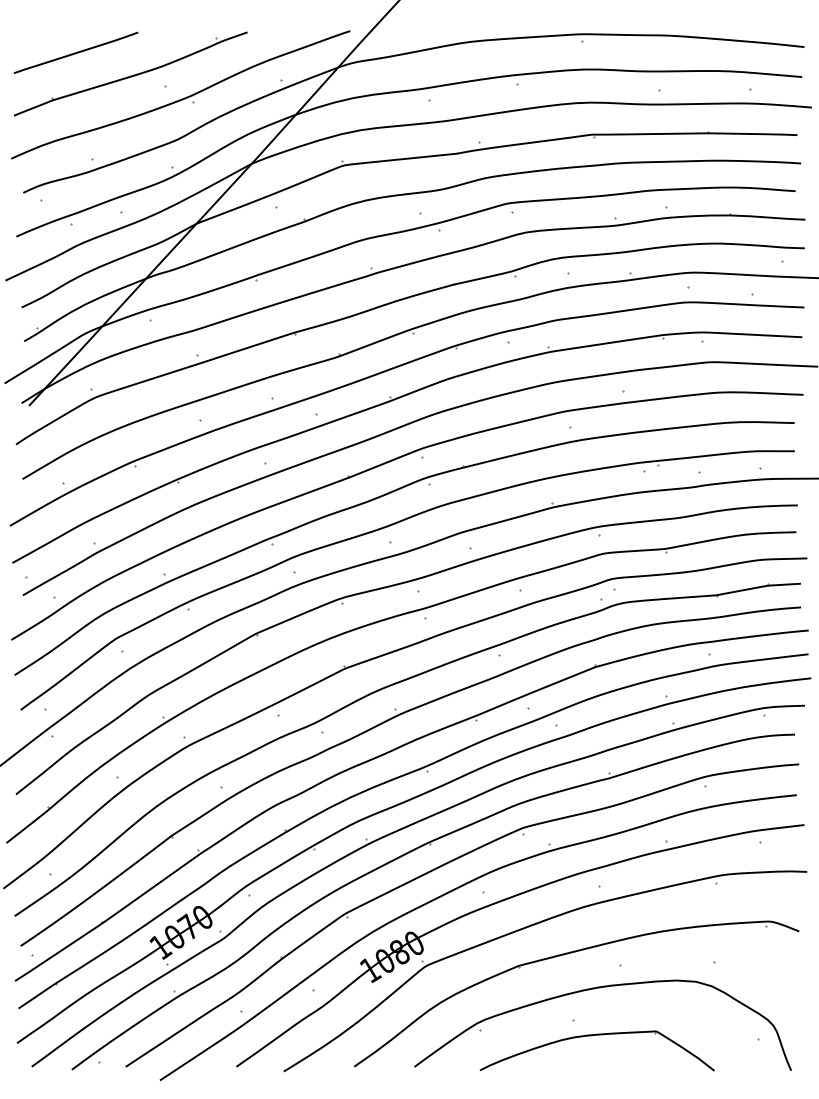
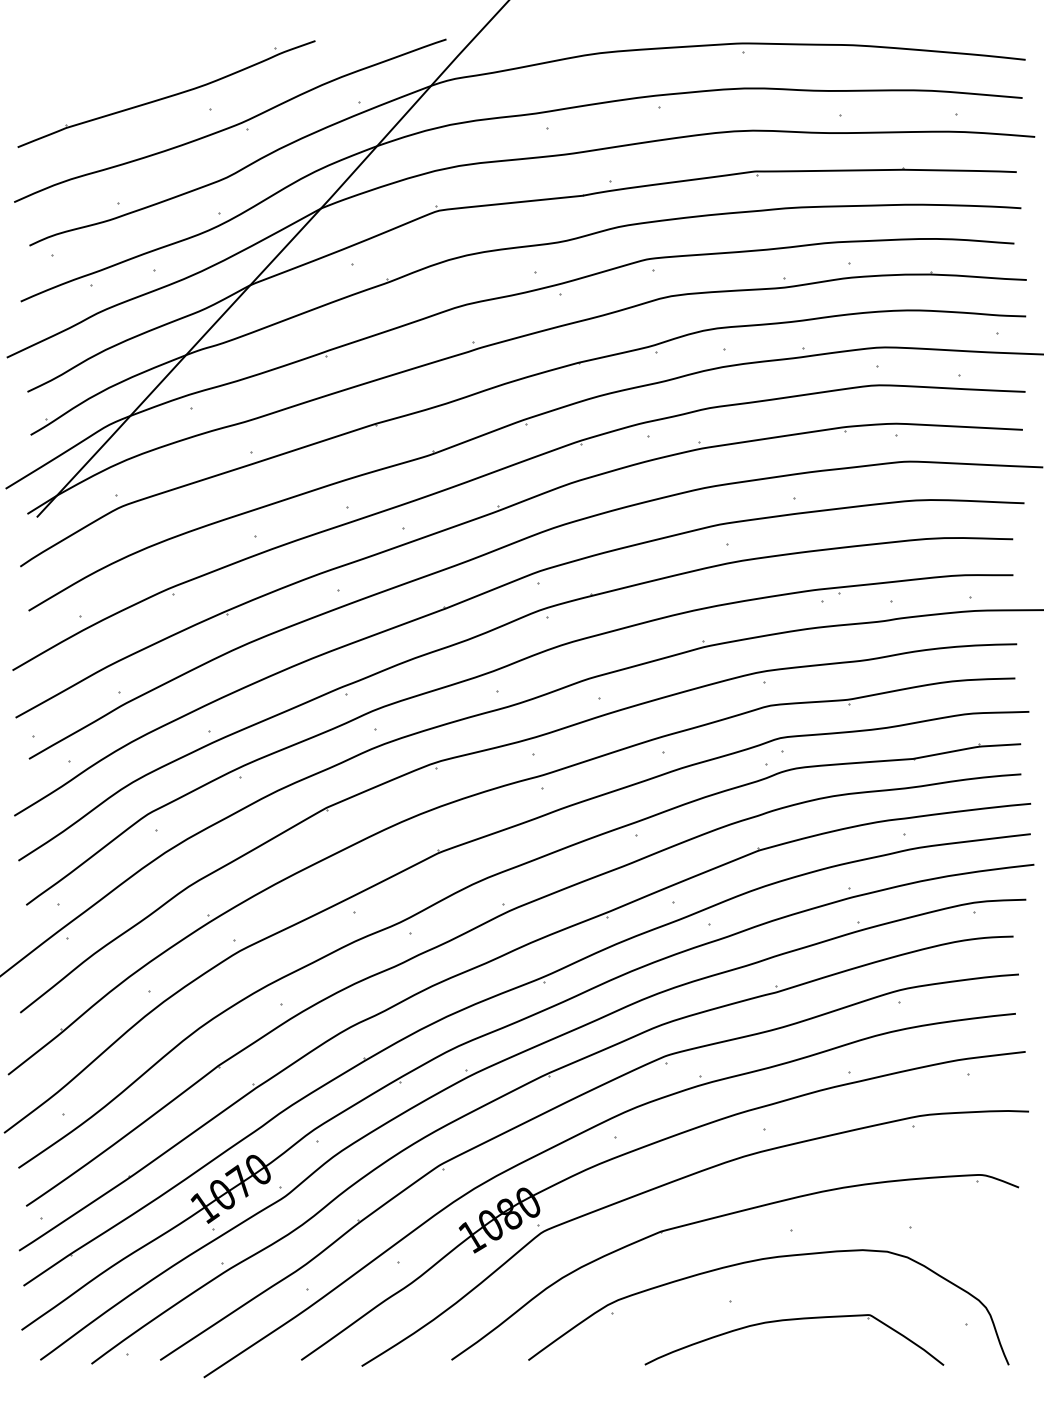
line: (75, 52) -> (96, 66), removed
part: (597, 1035) -> (794, 1320), moved

